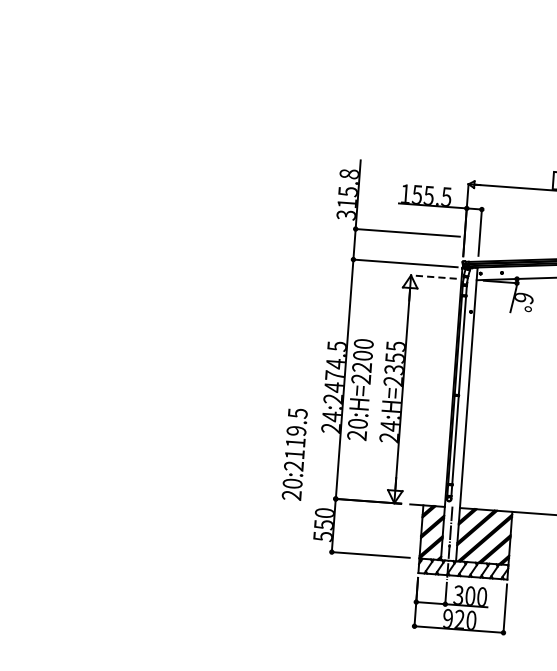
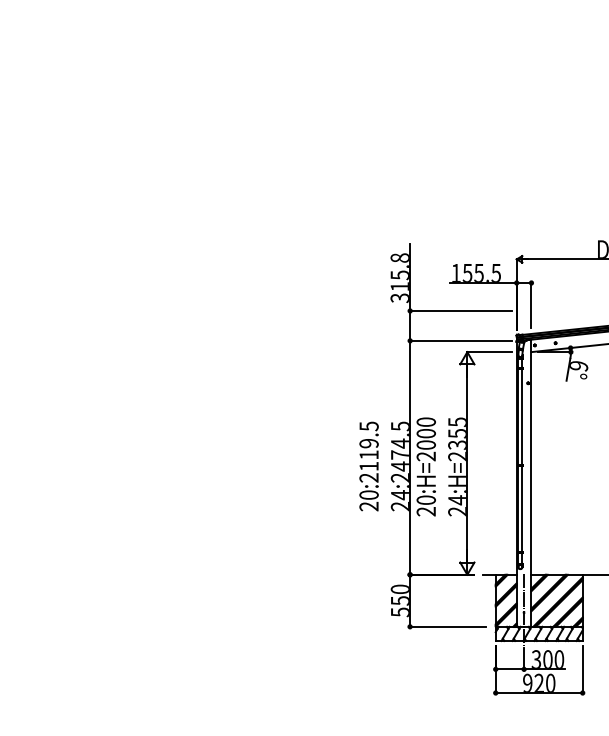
line: (433, 277) -> (489, 352), dashed -> solid
text: (361, 366) -> (425, 444), 20:H=2200 -> 20:H=2000
text: (294, 454) -> (368, 466), moved

